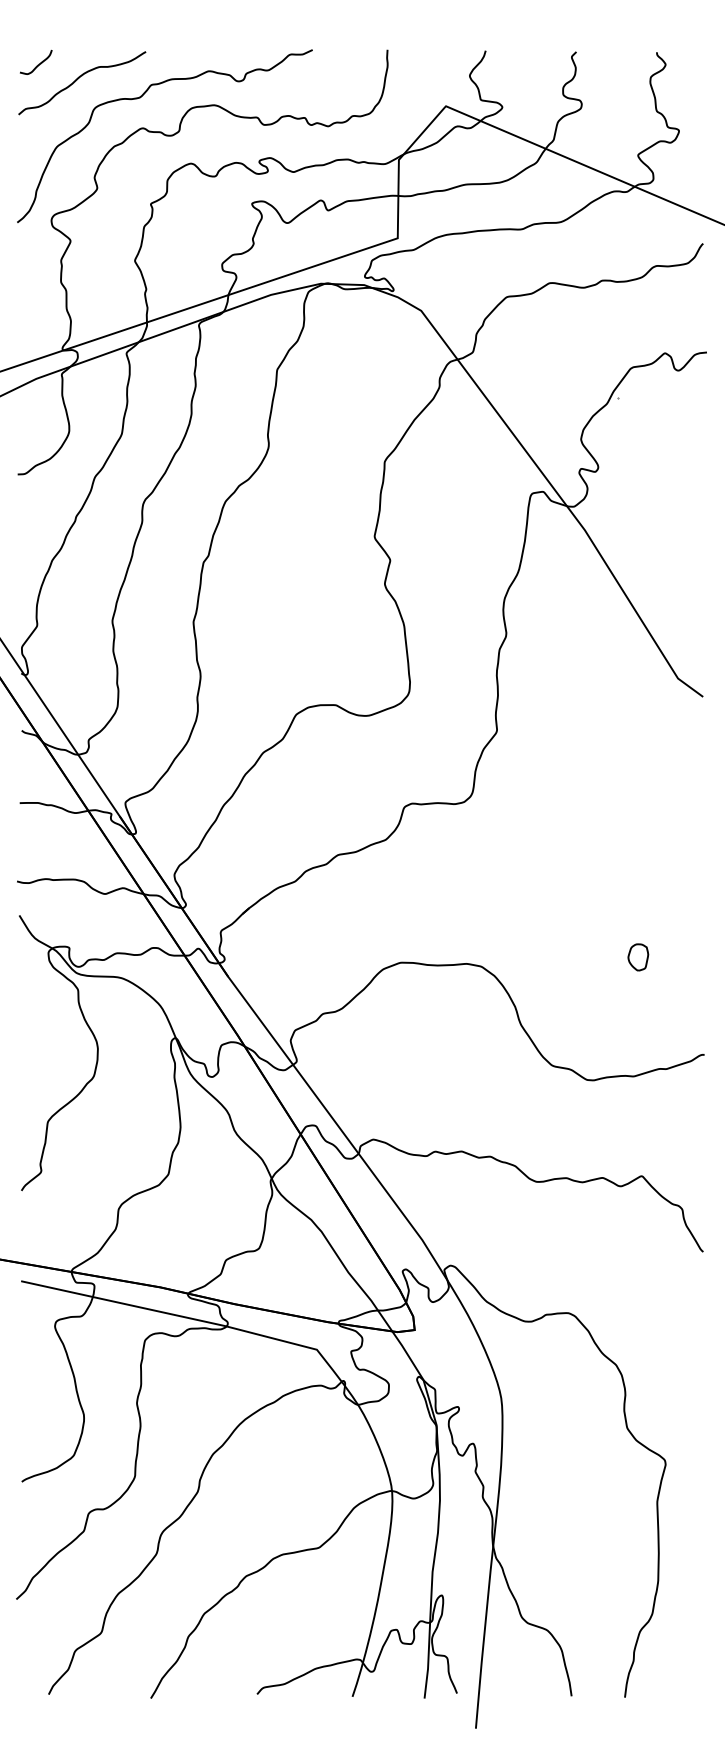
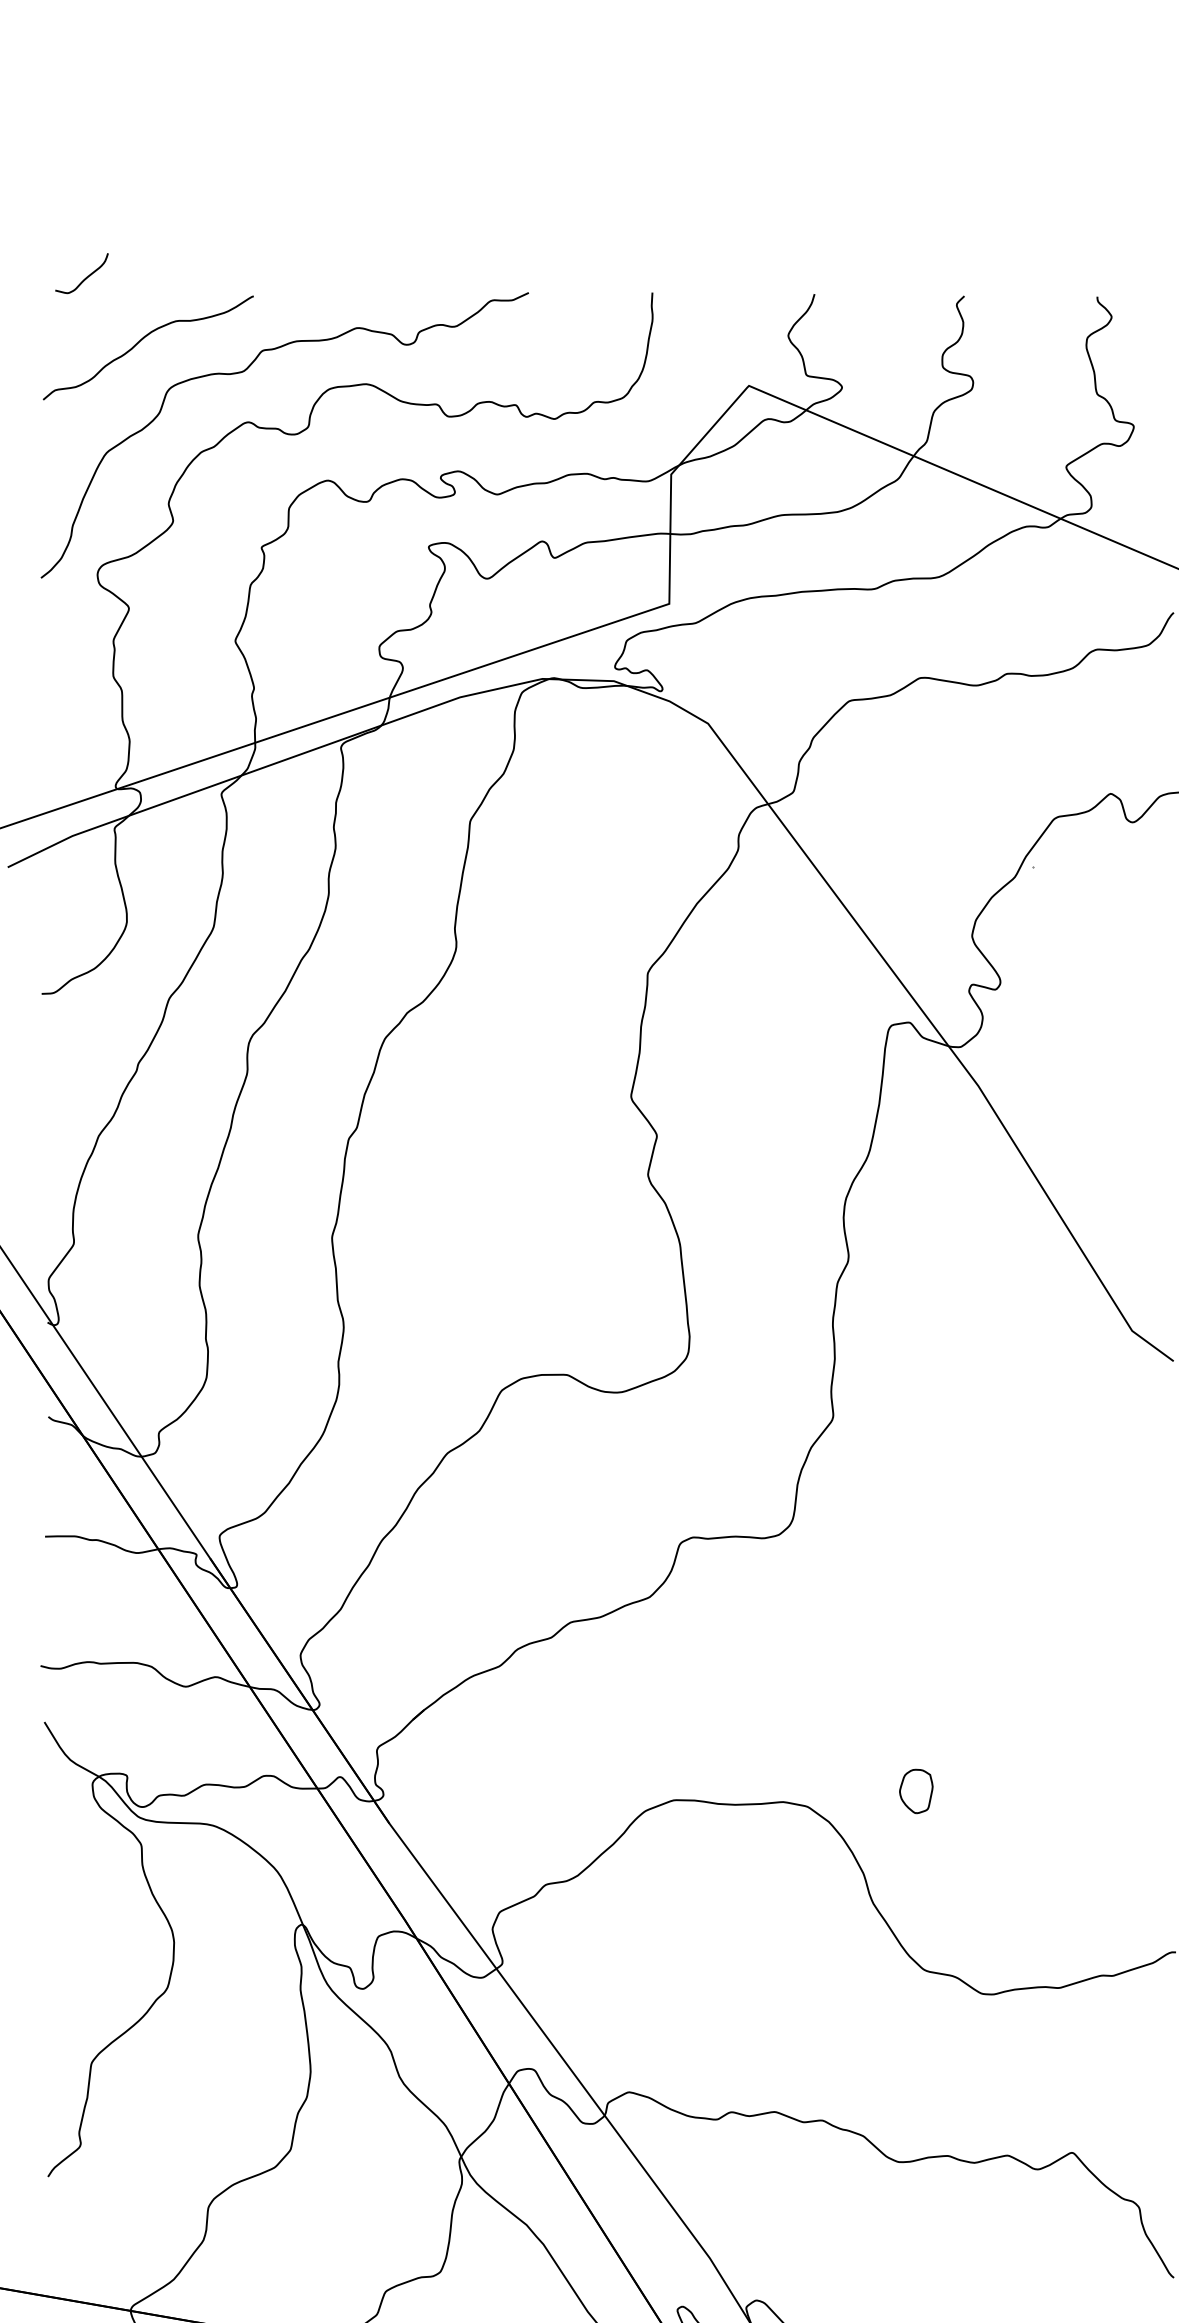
curve: (37, 64) -> (84, 277), moved
part: (638, 957) -> (916, 1791), moved

